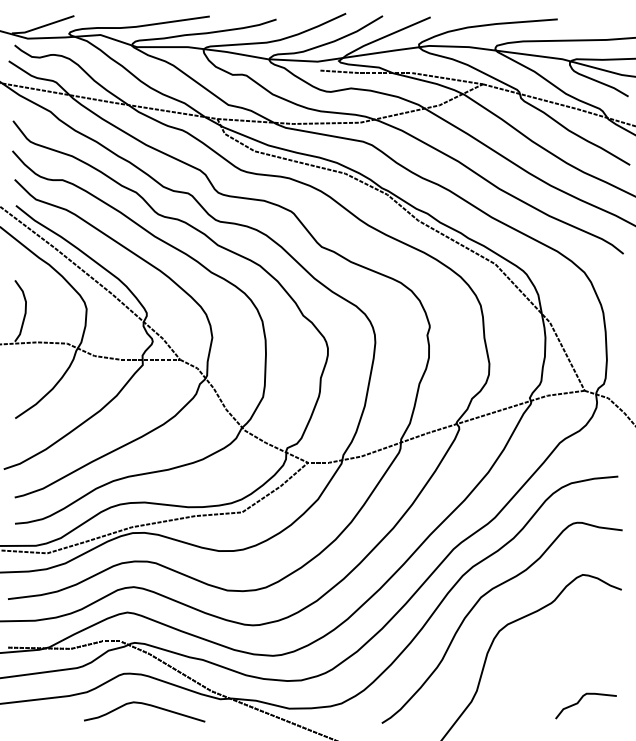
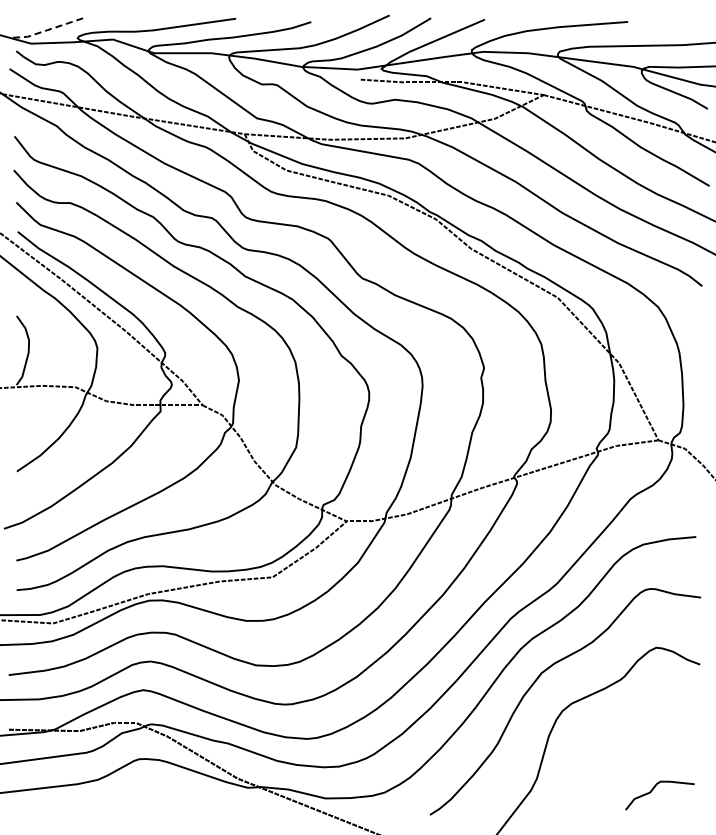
line: (43, 26) -> (48, 29), solid -> dashed
curve: (145, 705) -> (163, 794), removed

